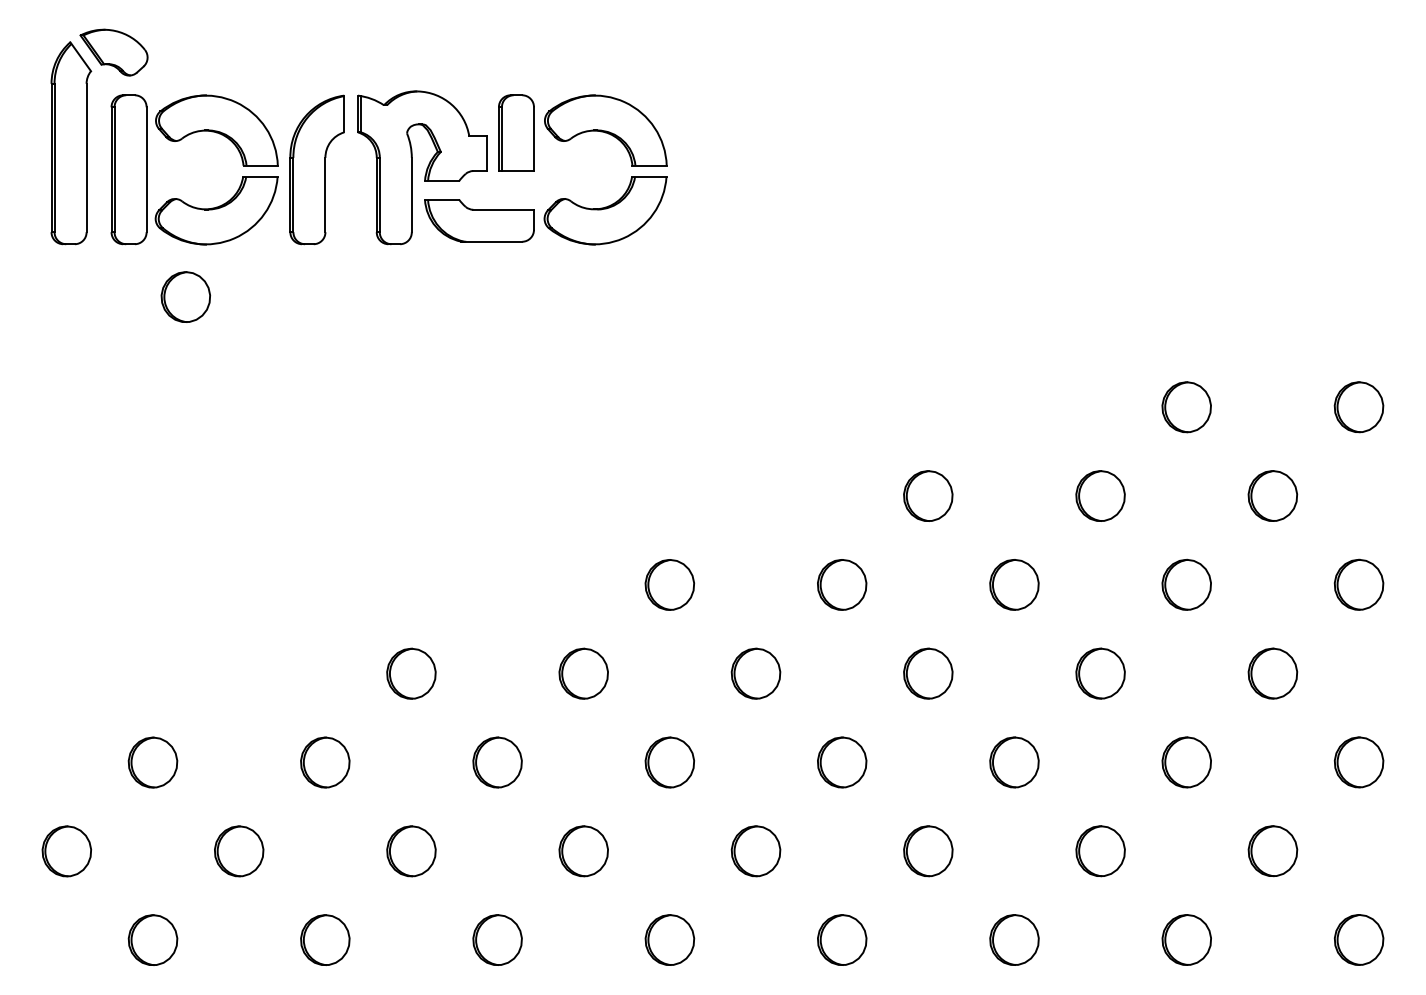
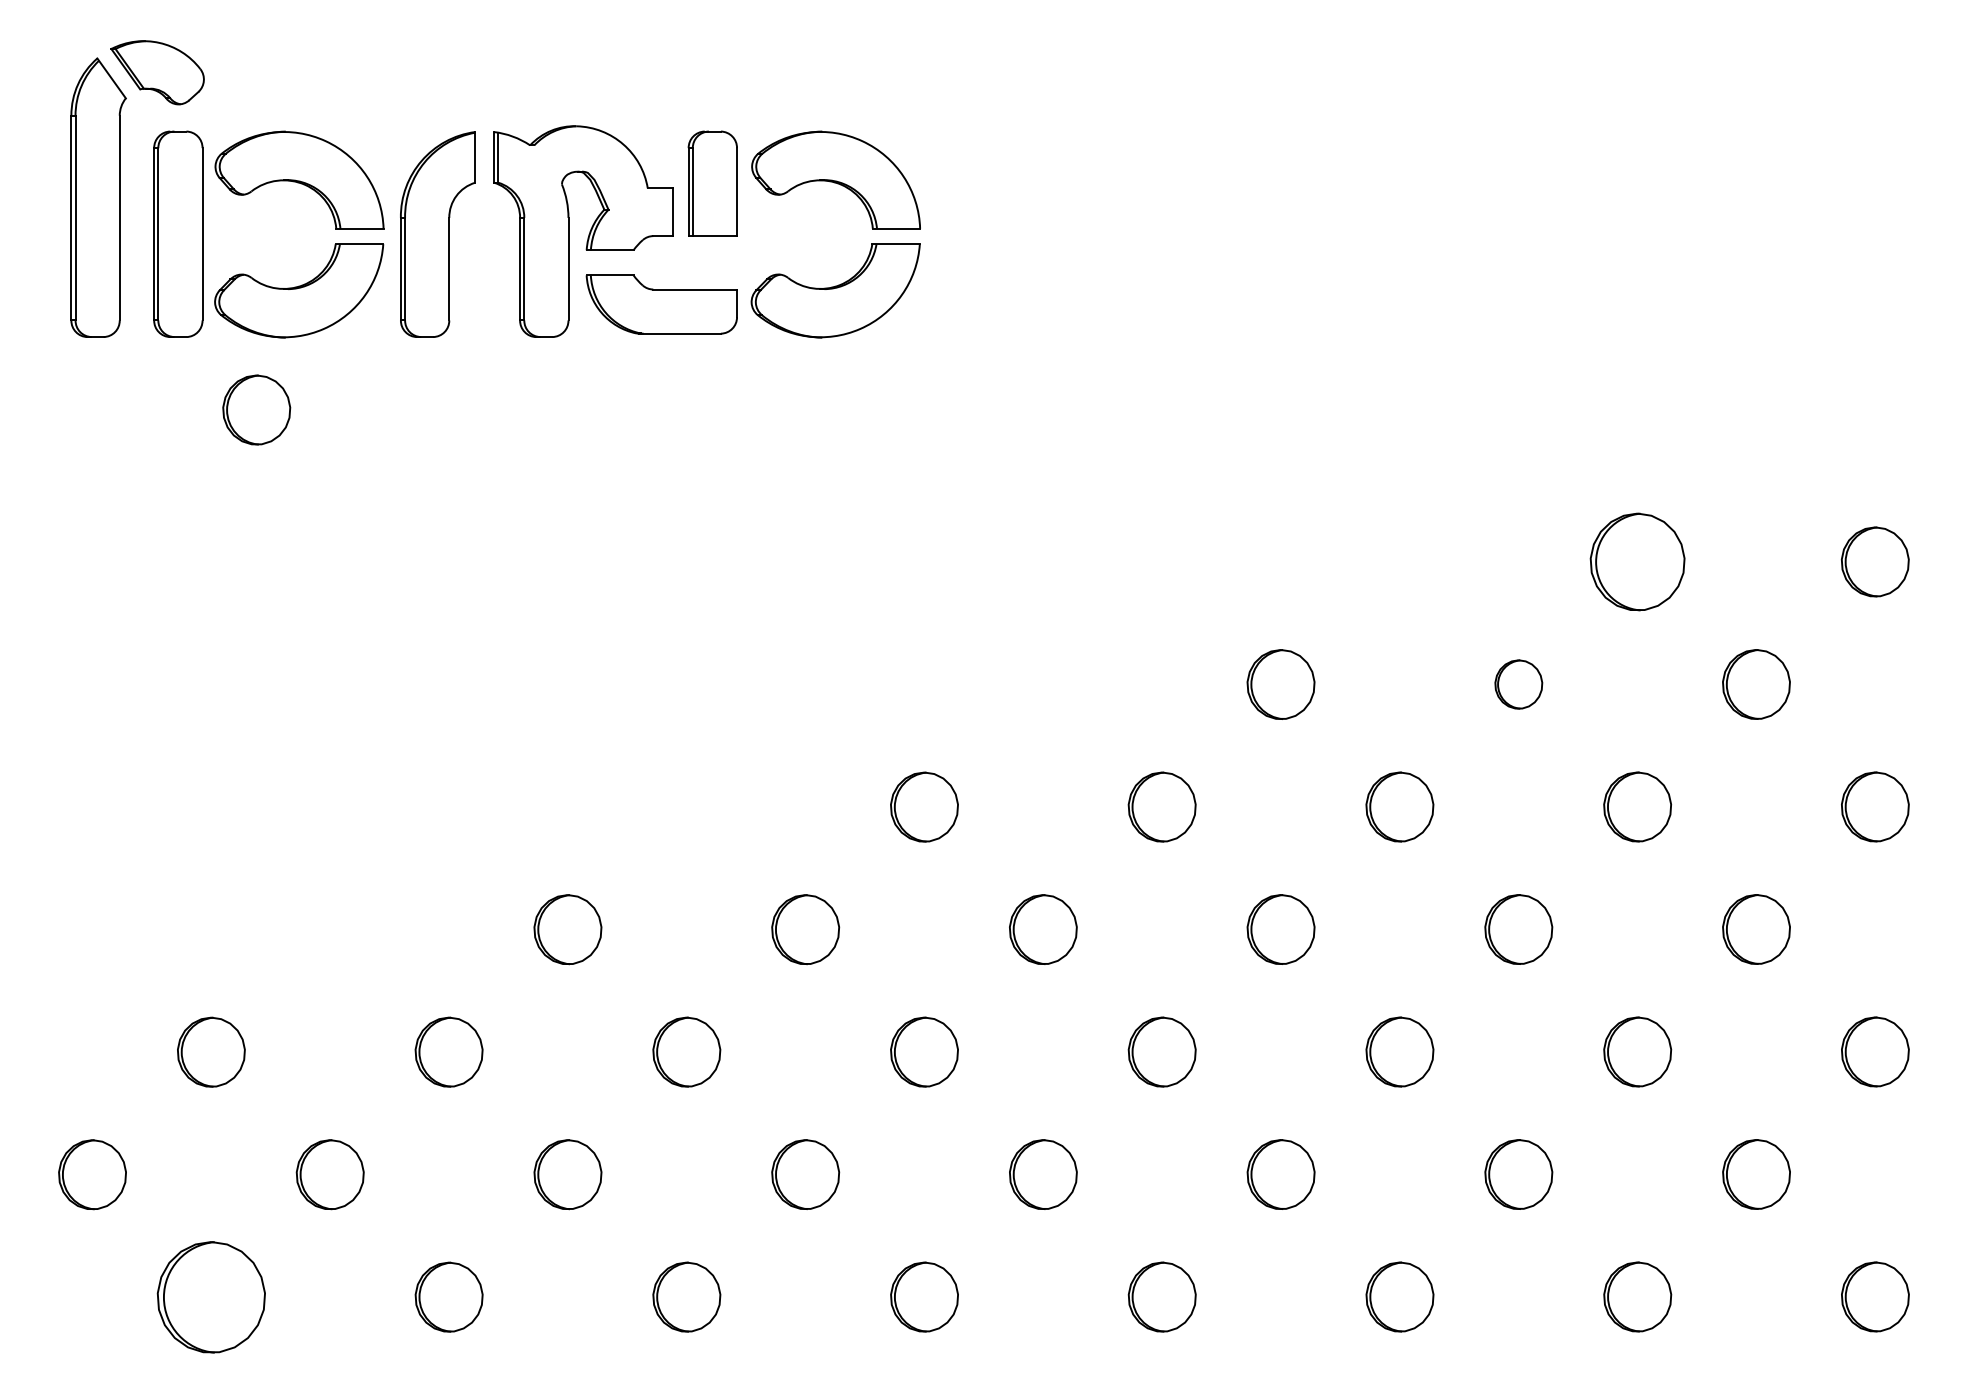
part: (1186, 406) -> (1637, 561), size x1.4
part: (1100, 496) -> (1518, 684), size x0.7
part: (153, 939) -> (211, 1296), size x1.6

